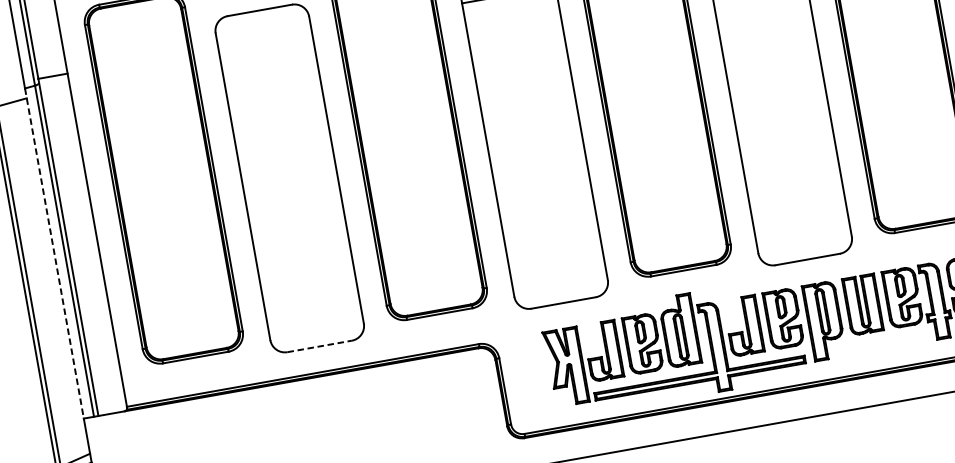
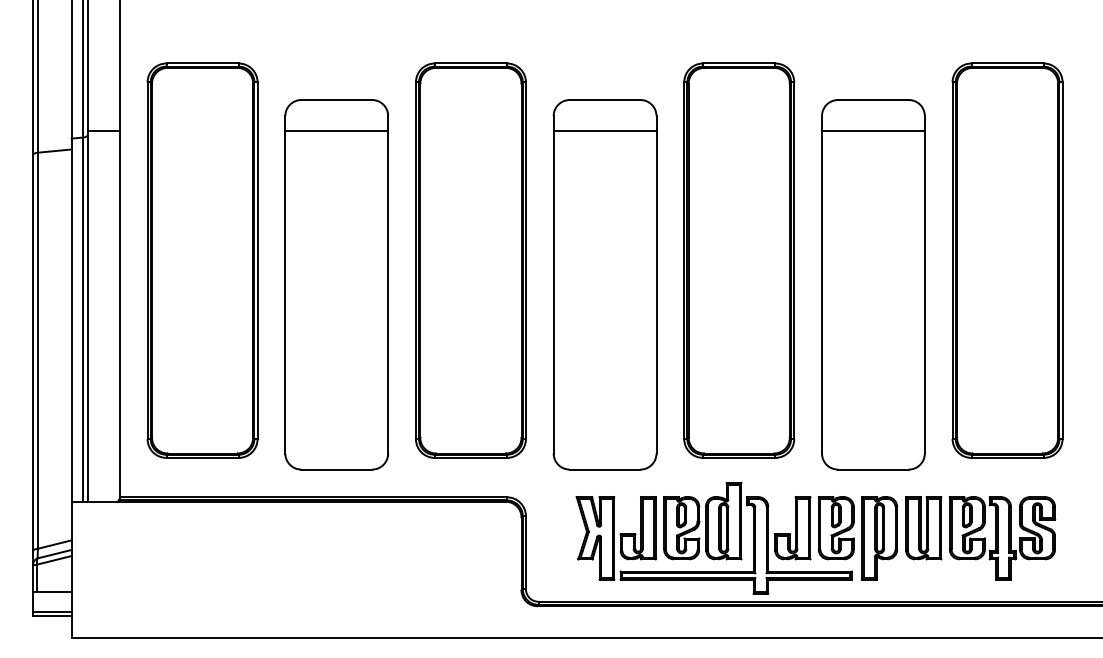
line: (264, 38) -> (336, 130), added
line: (54, 253) -> (71, 320), dashed -> solid
line: (320, 346) -> (337, 469), dashed -> solid

